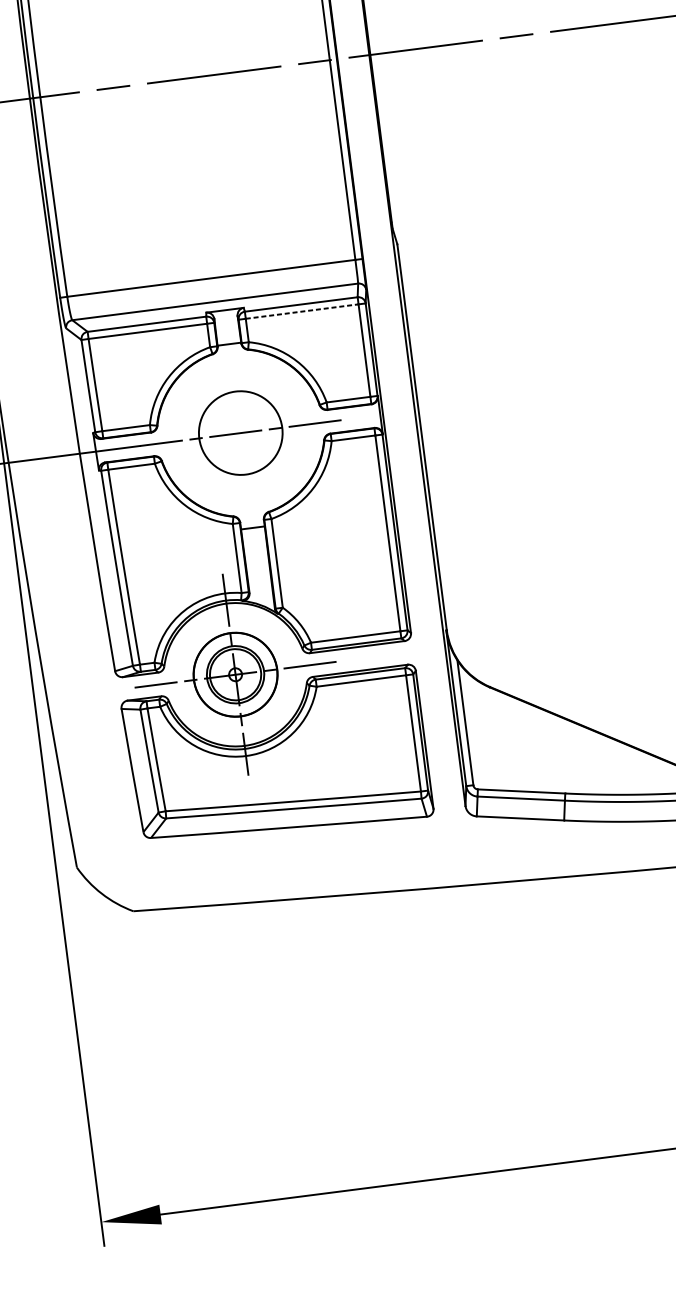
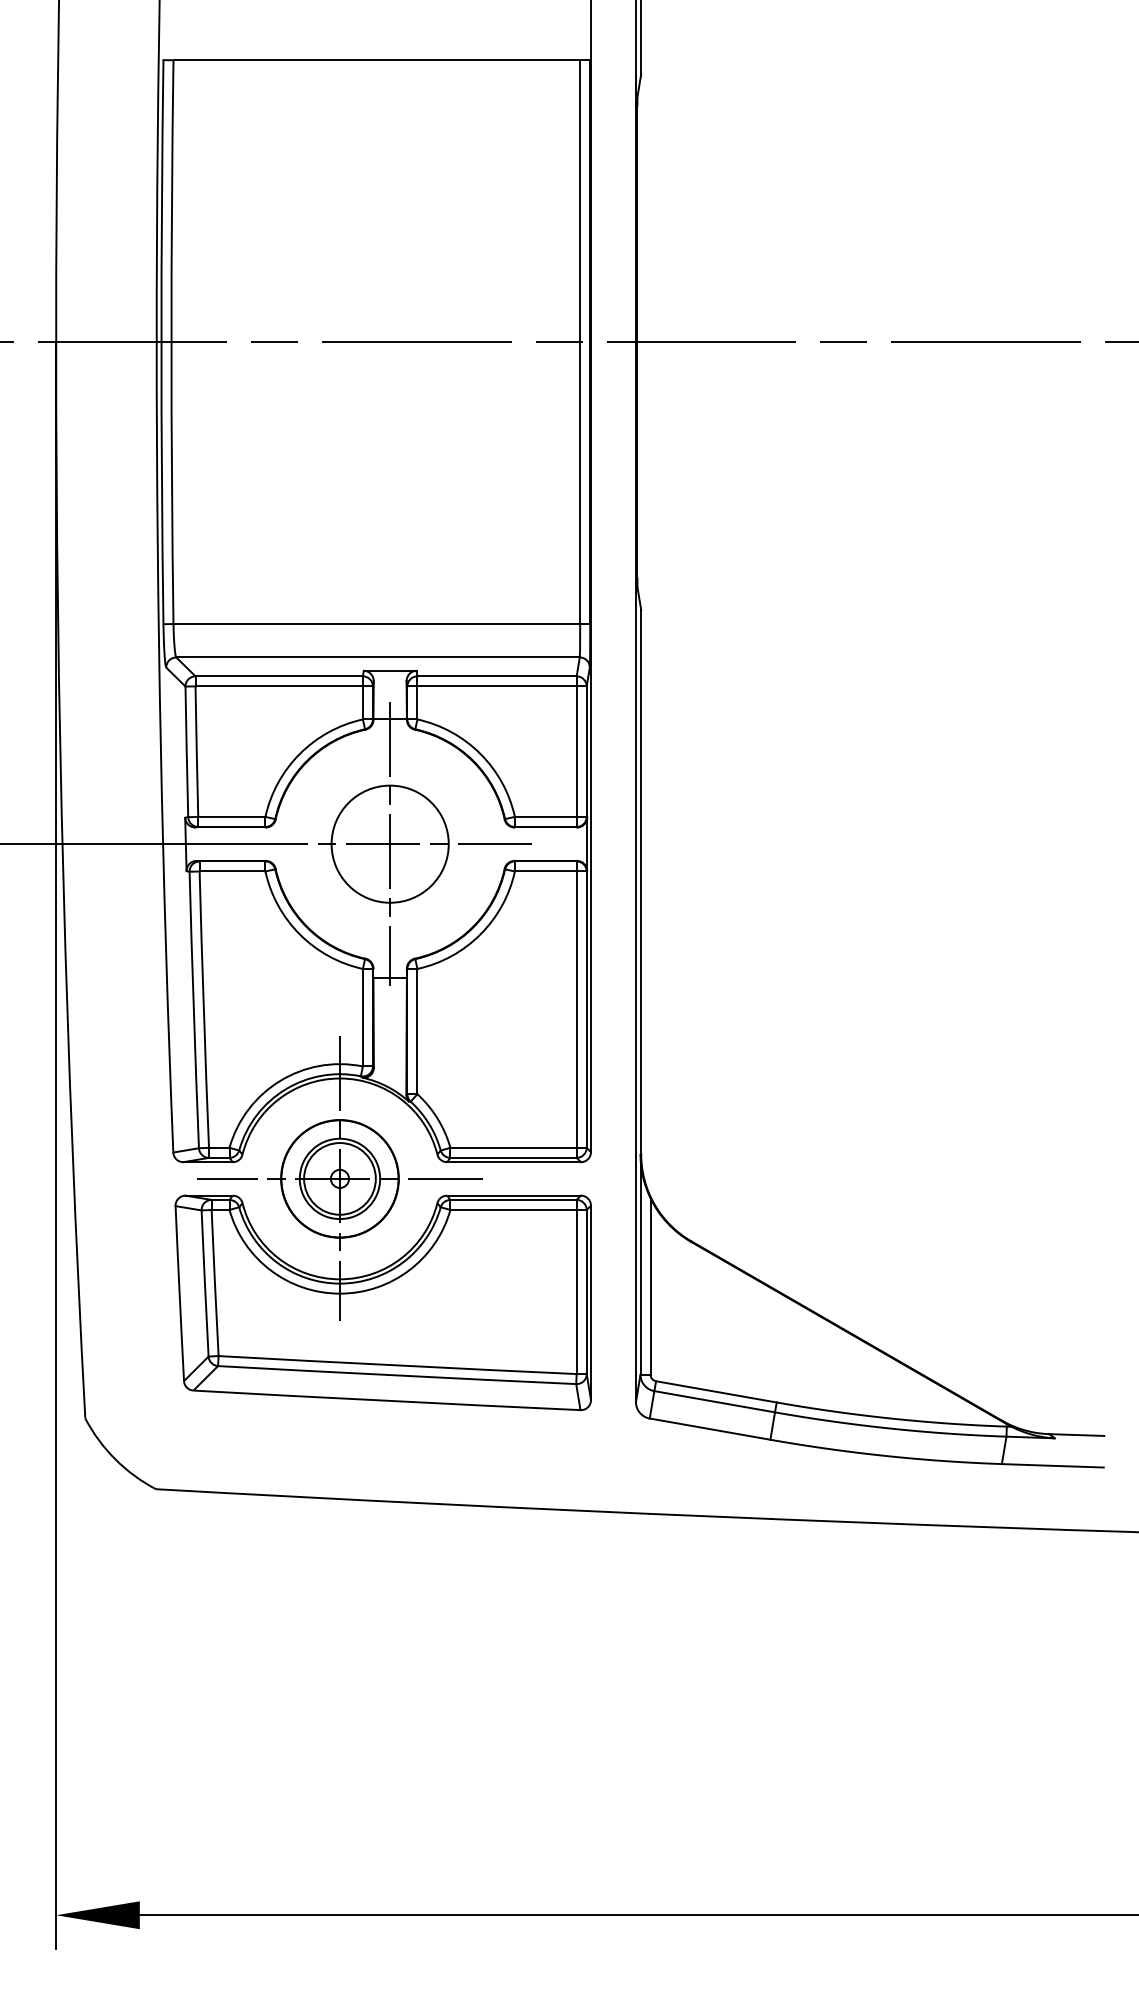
line: (302, 311) -> (497, 686), dashed -> solid
line: (240, 432) -> (390, 843), added

